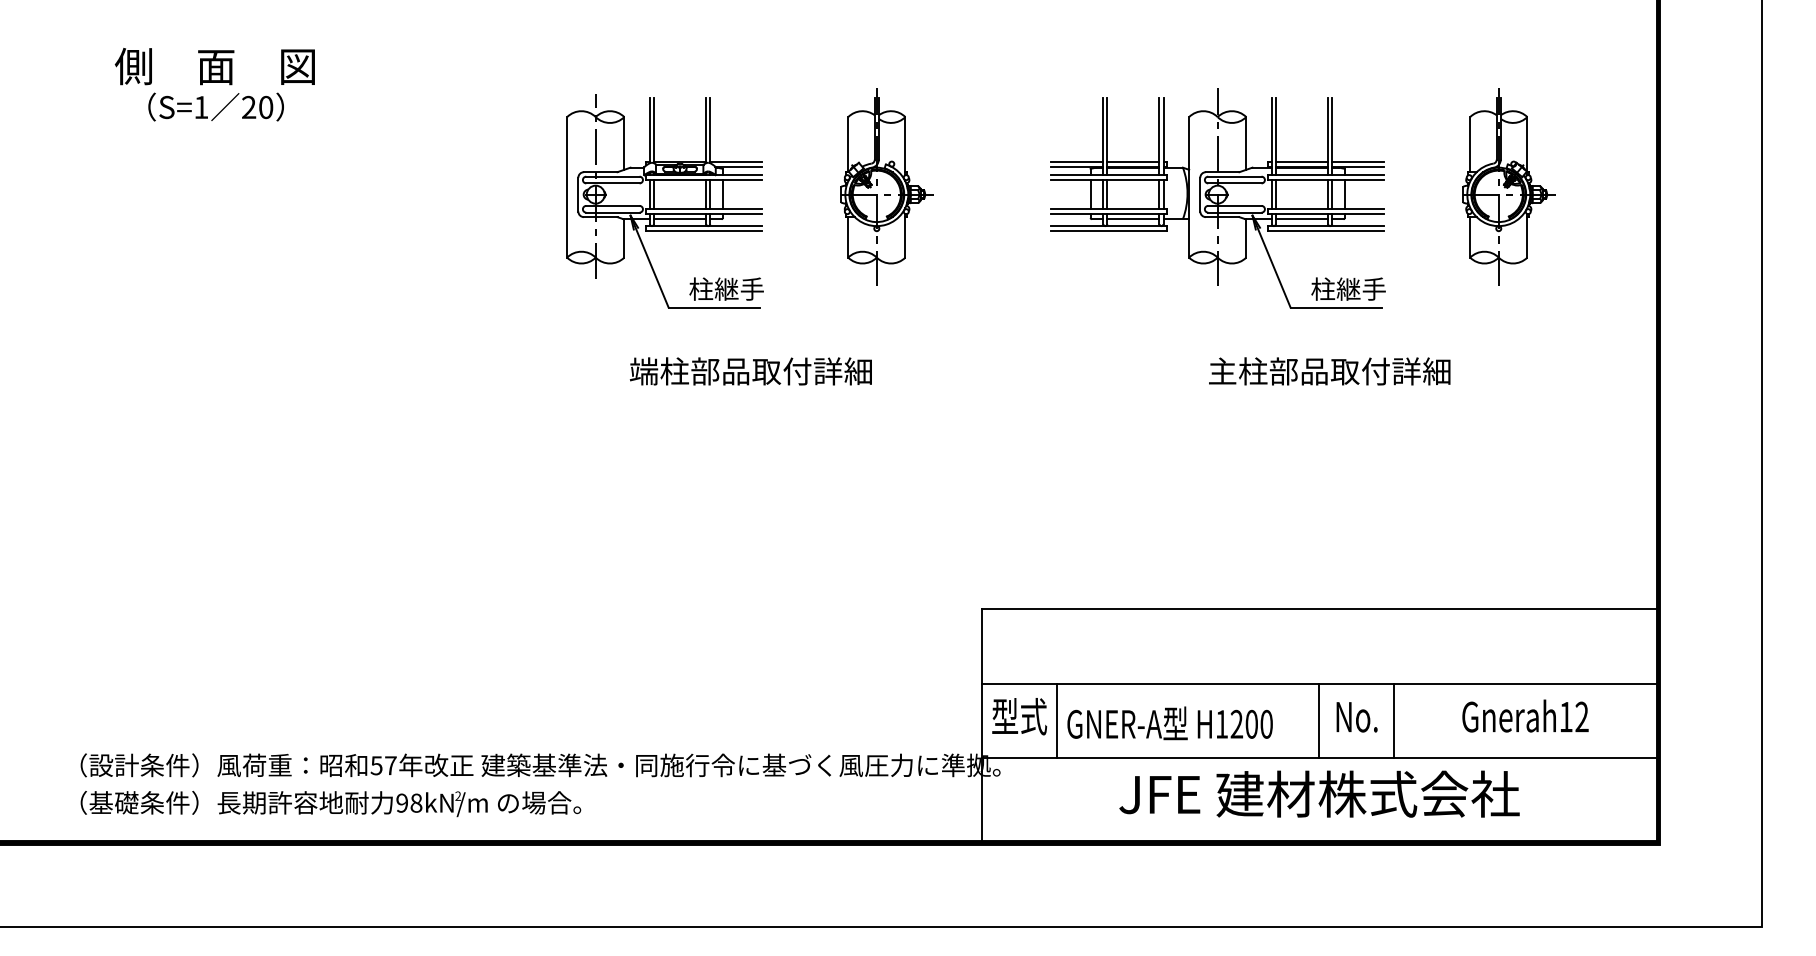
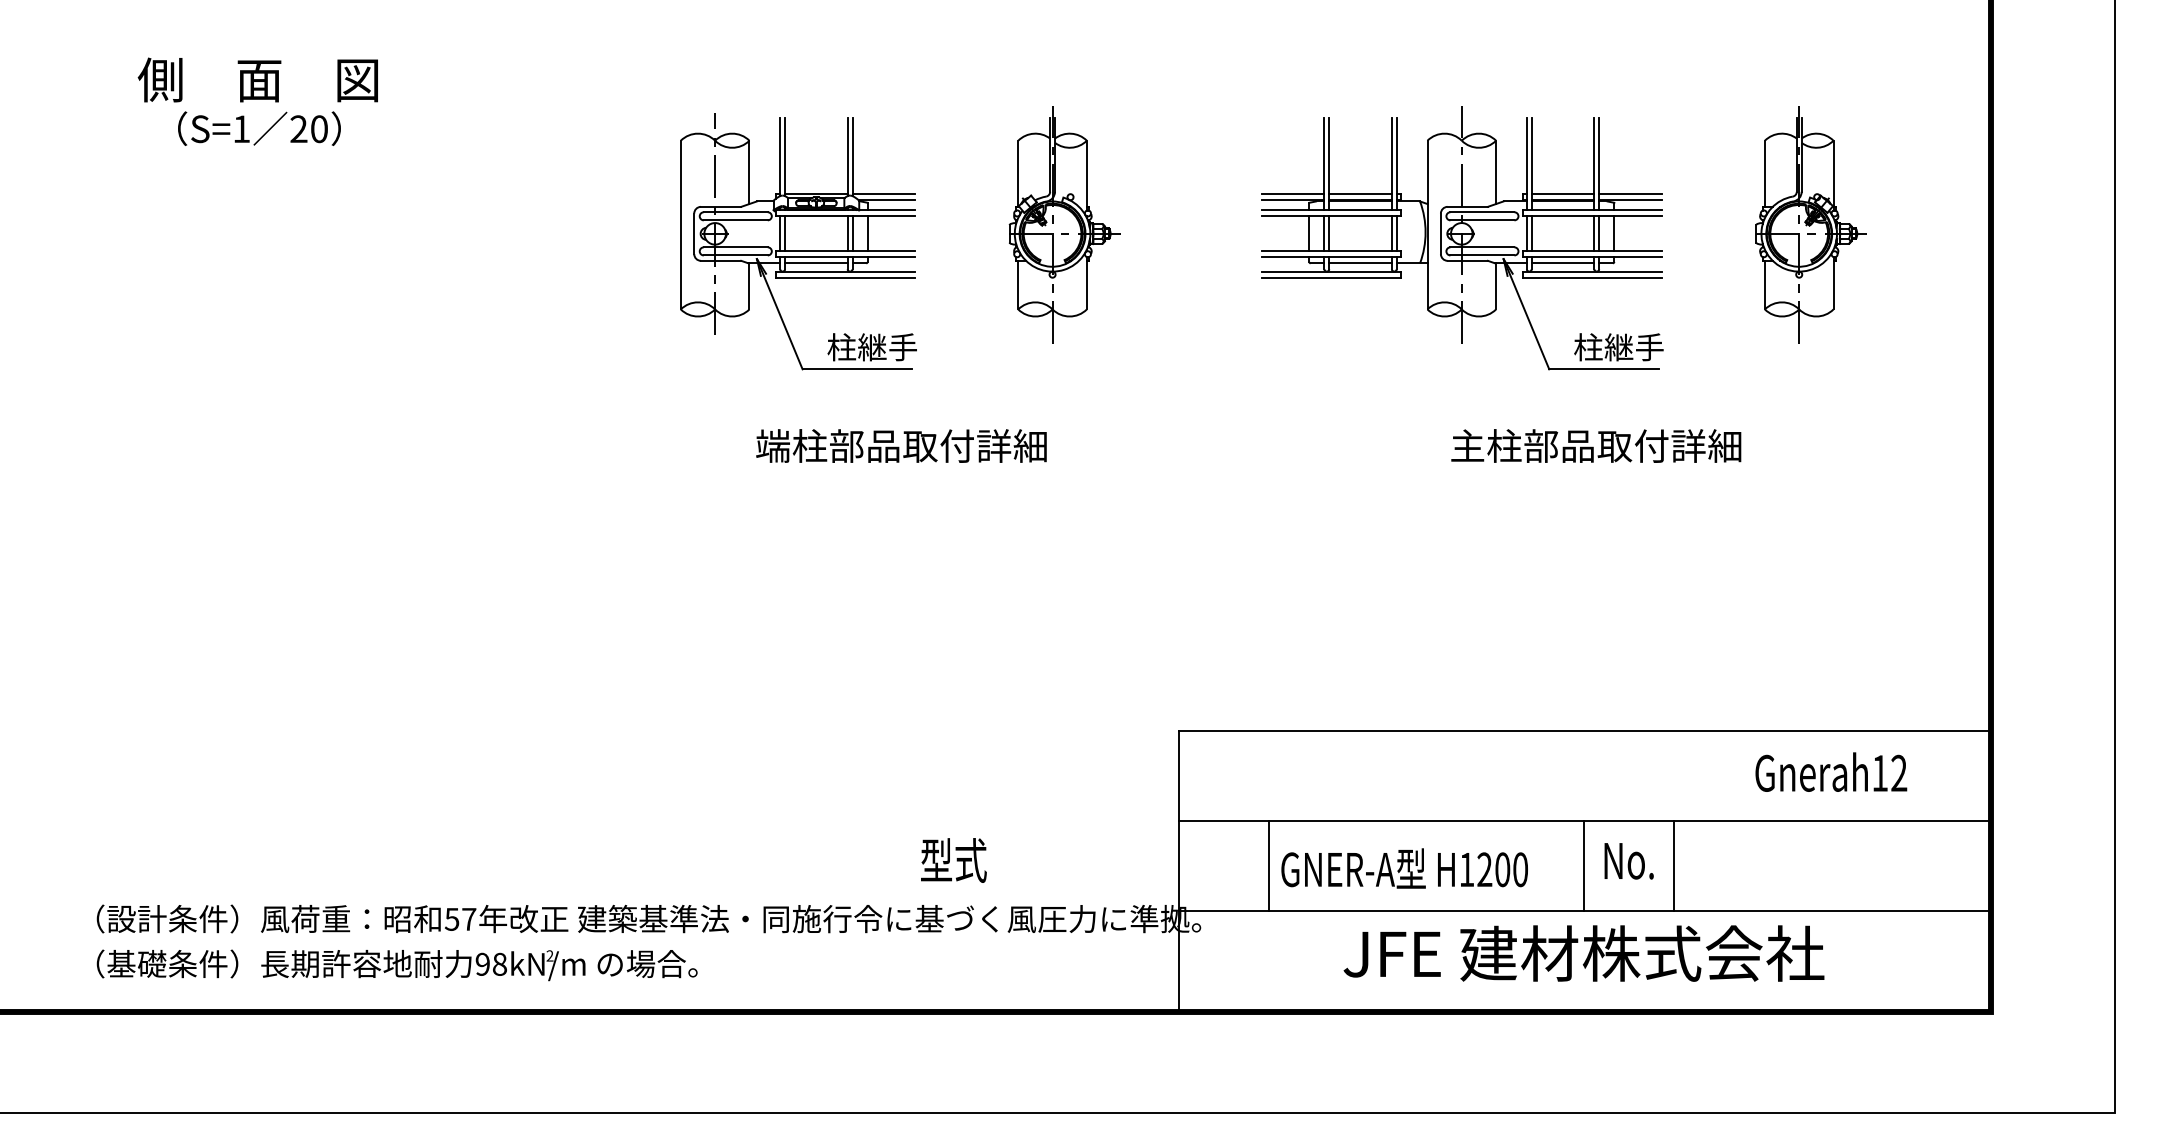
text: (1525, 715) -> (1831, 771), moved
text: (1019, 716) -> (953, 860), moved

